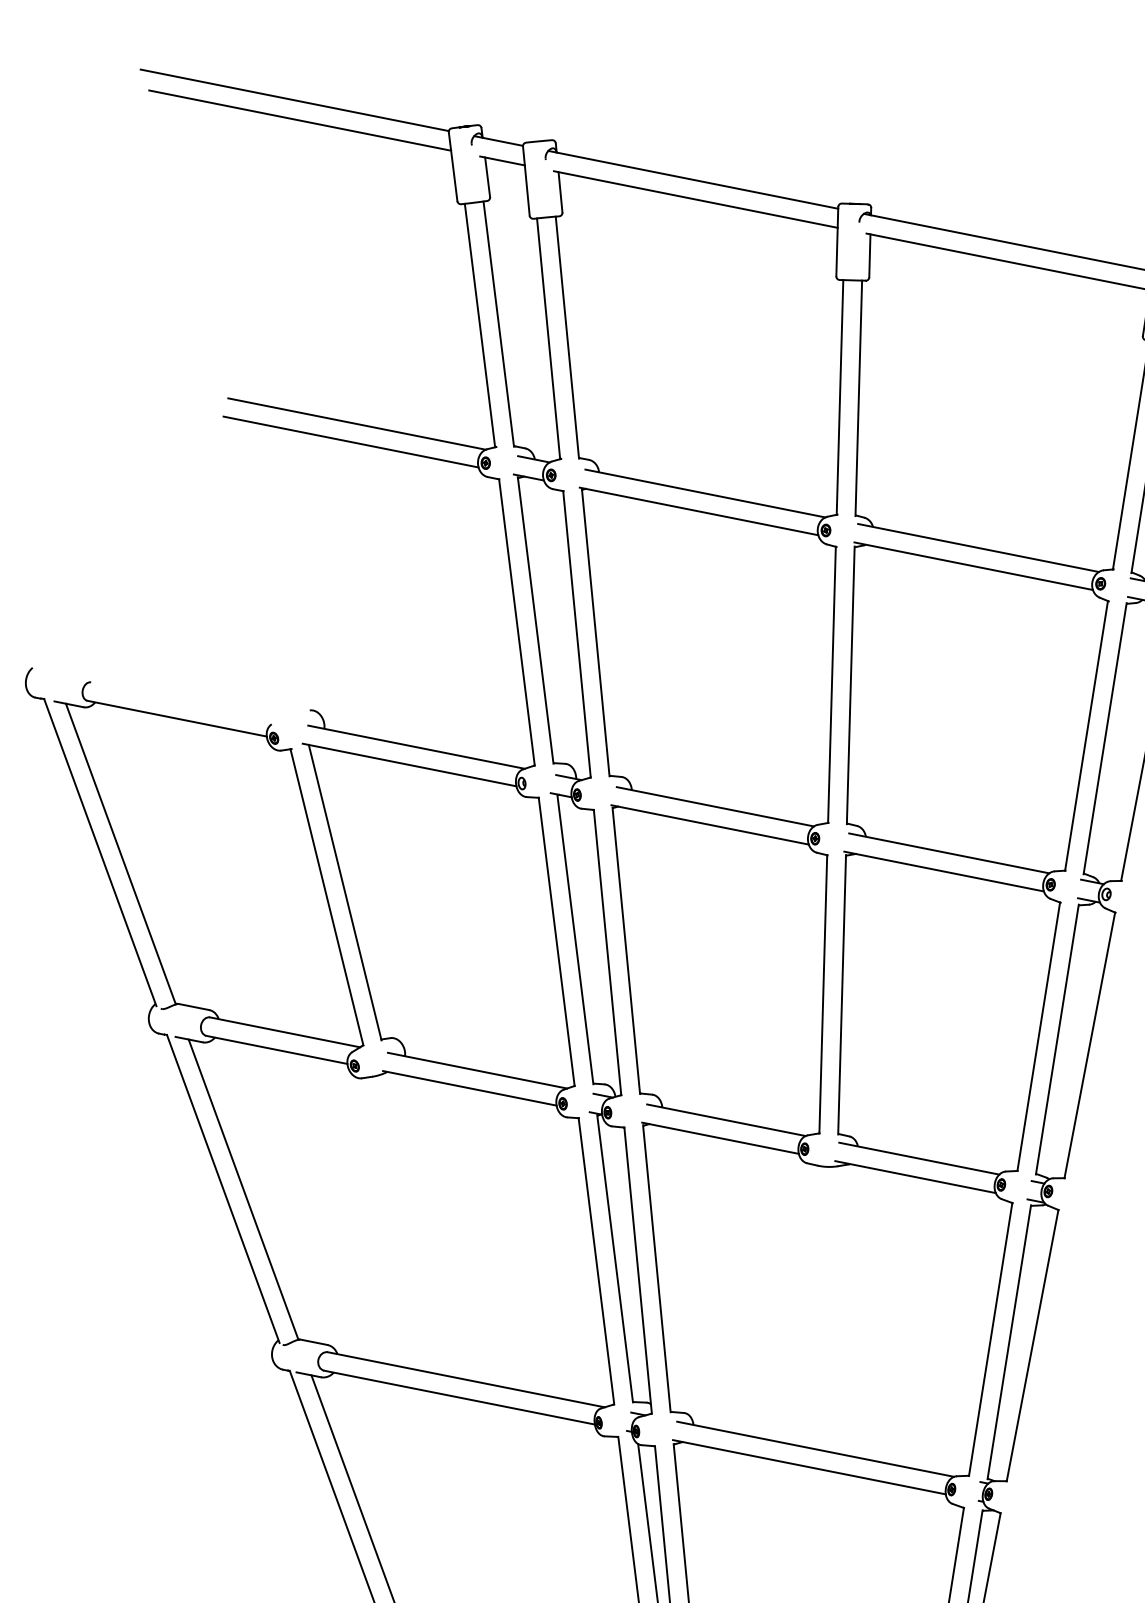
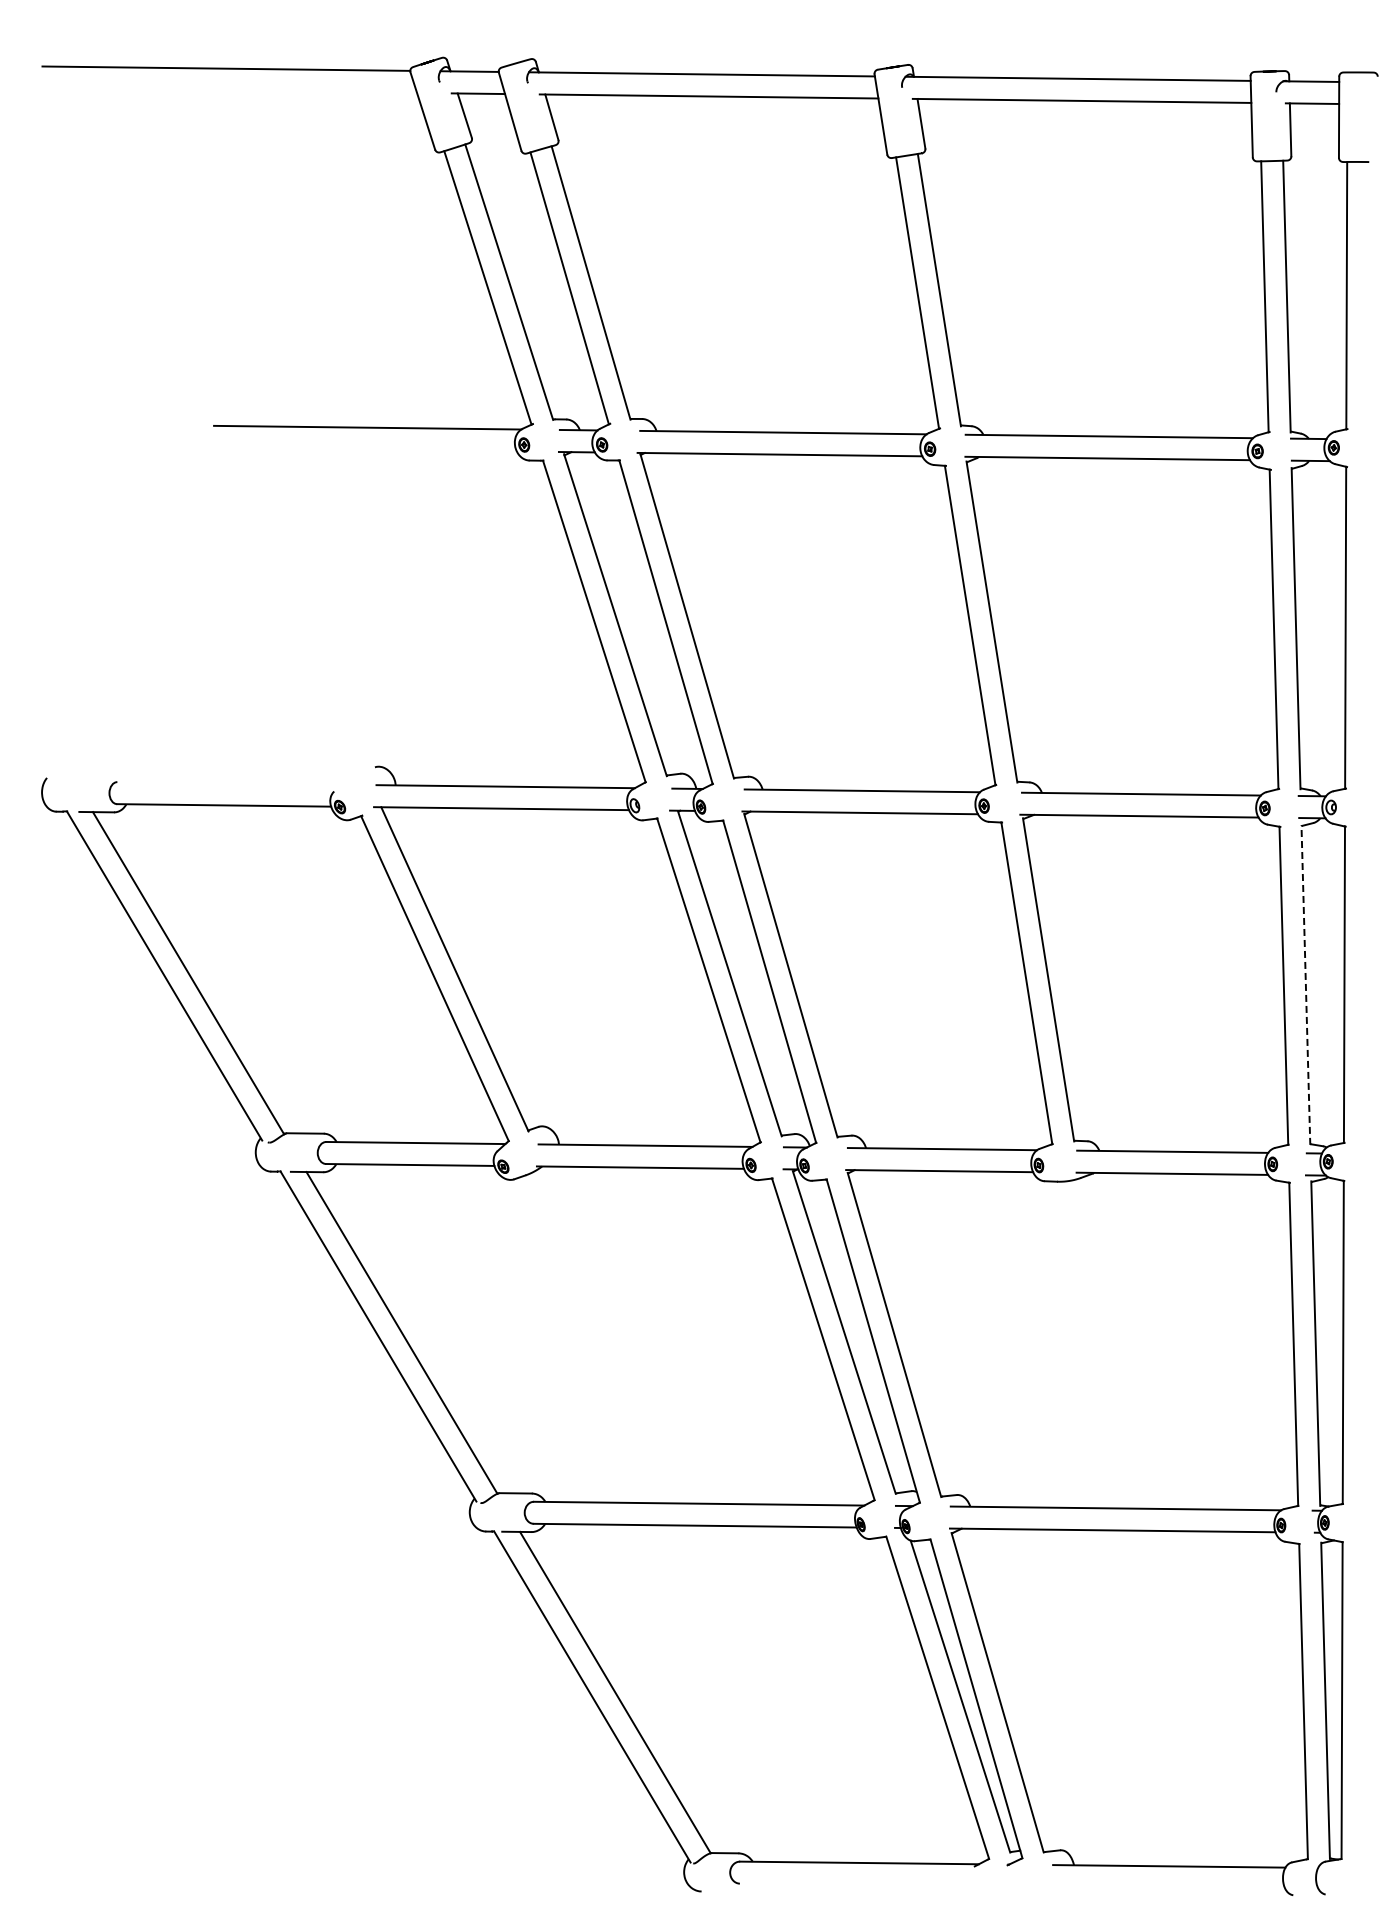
line: (299, 120) -> (236, 90), removed
line: (350, 441) -> (364, 449), removed
line: (1056, 1039) -> (1305, 985), solid -> dashed

